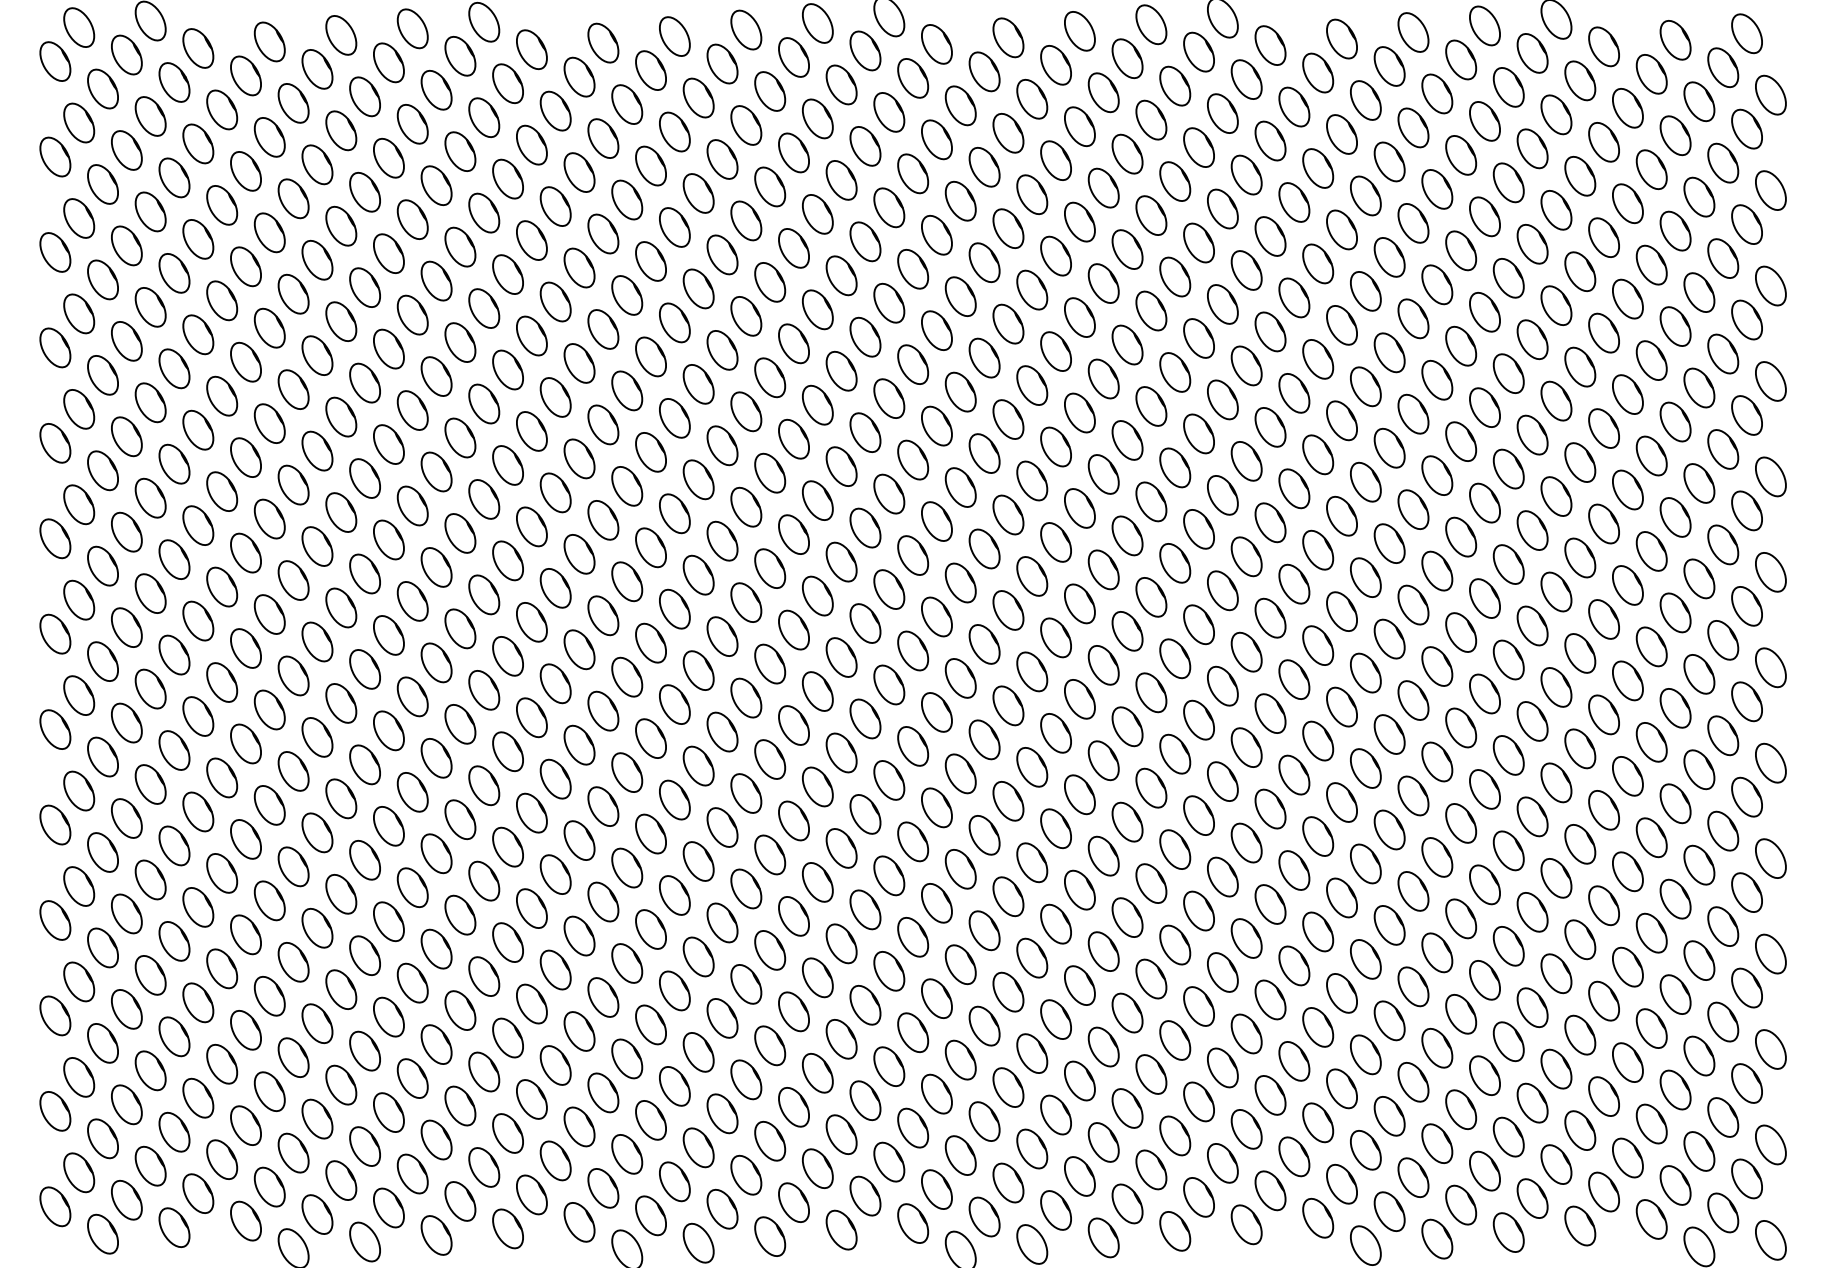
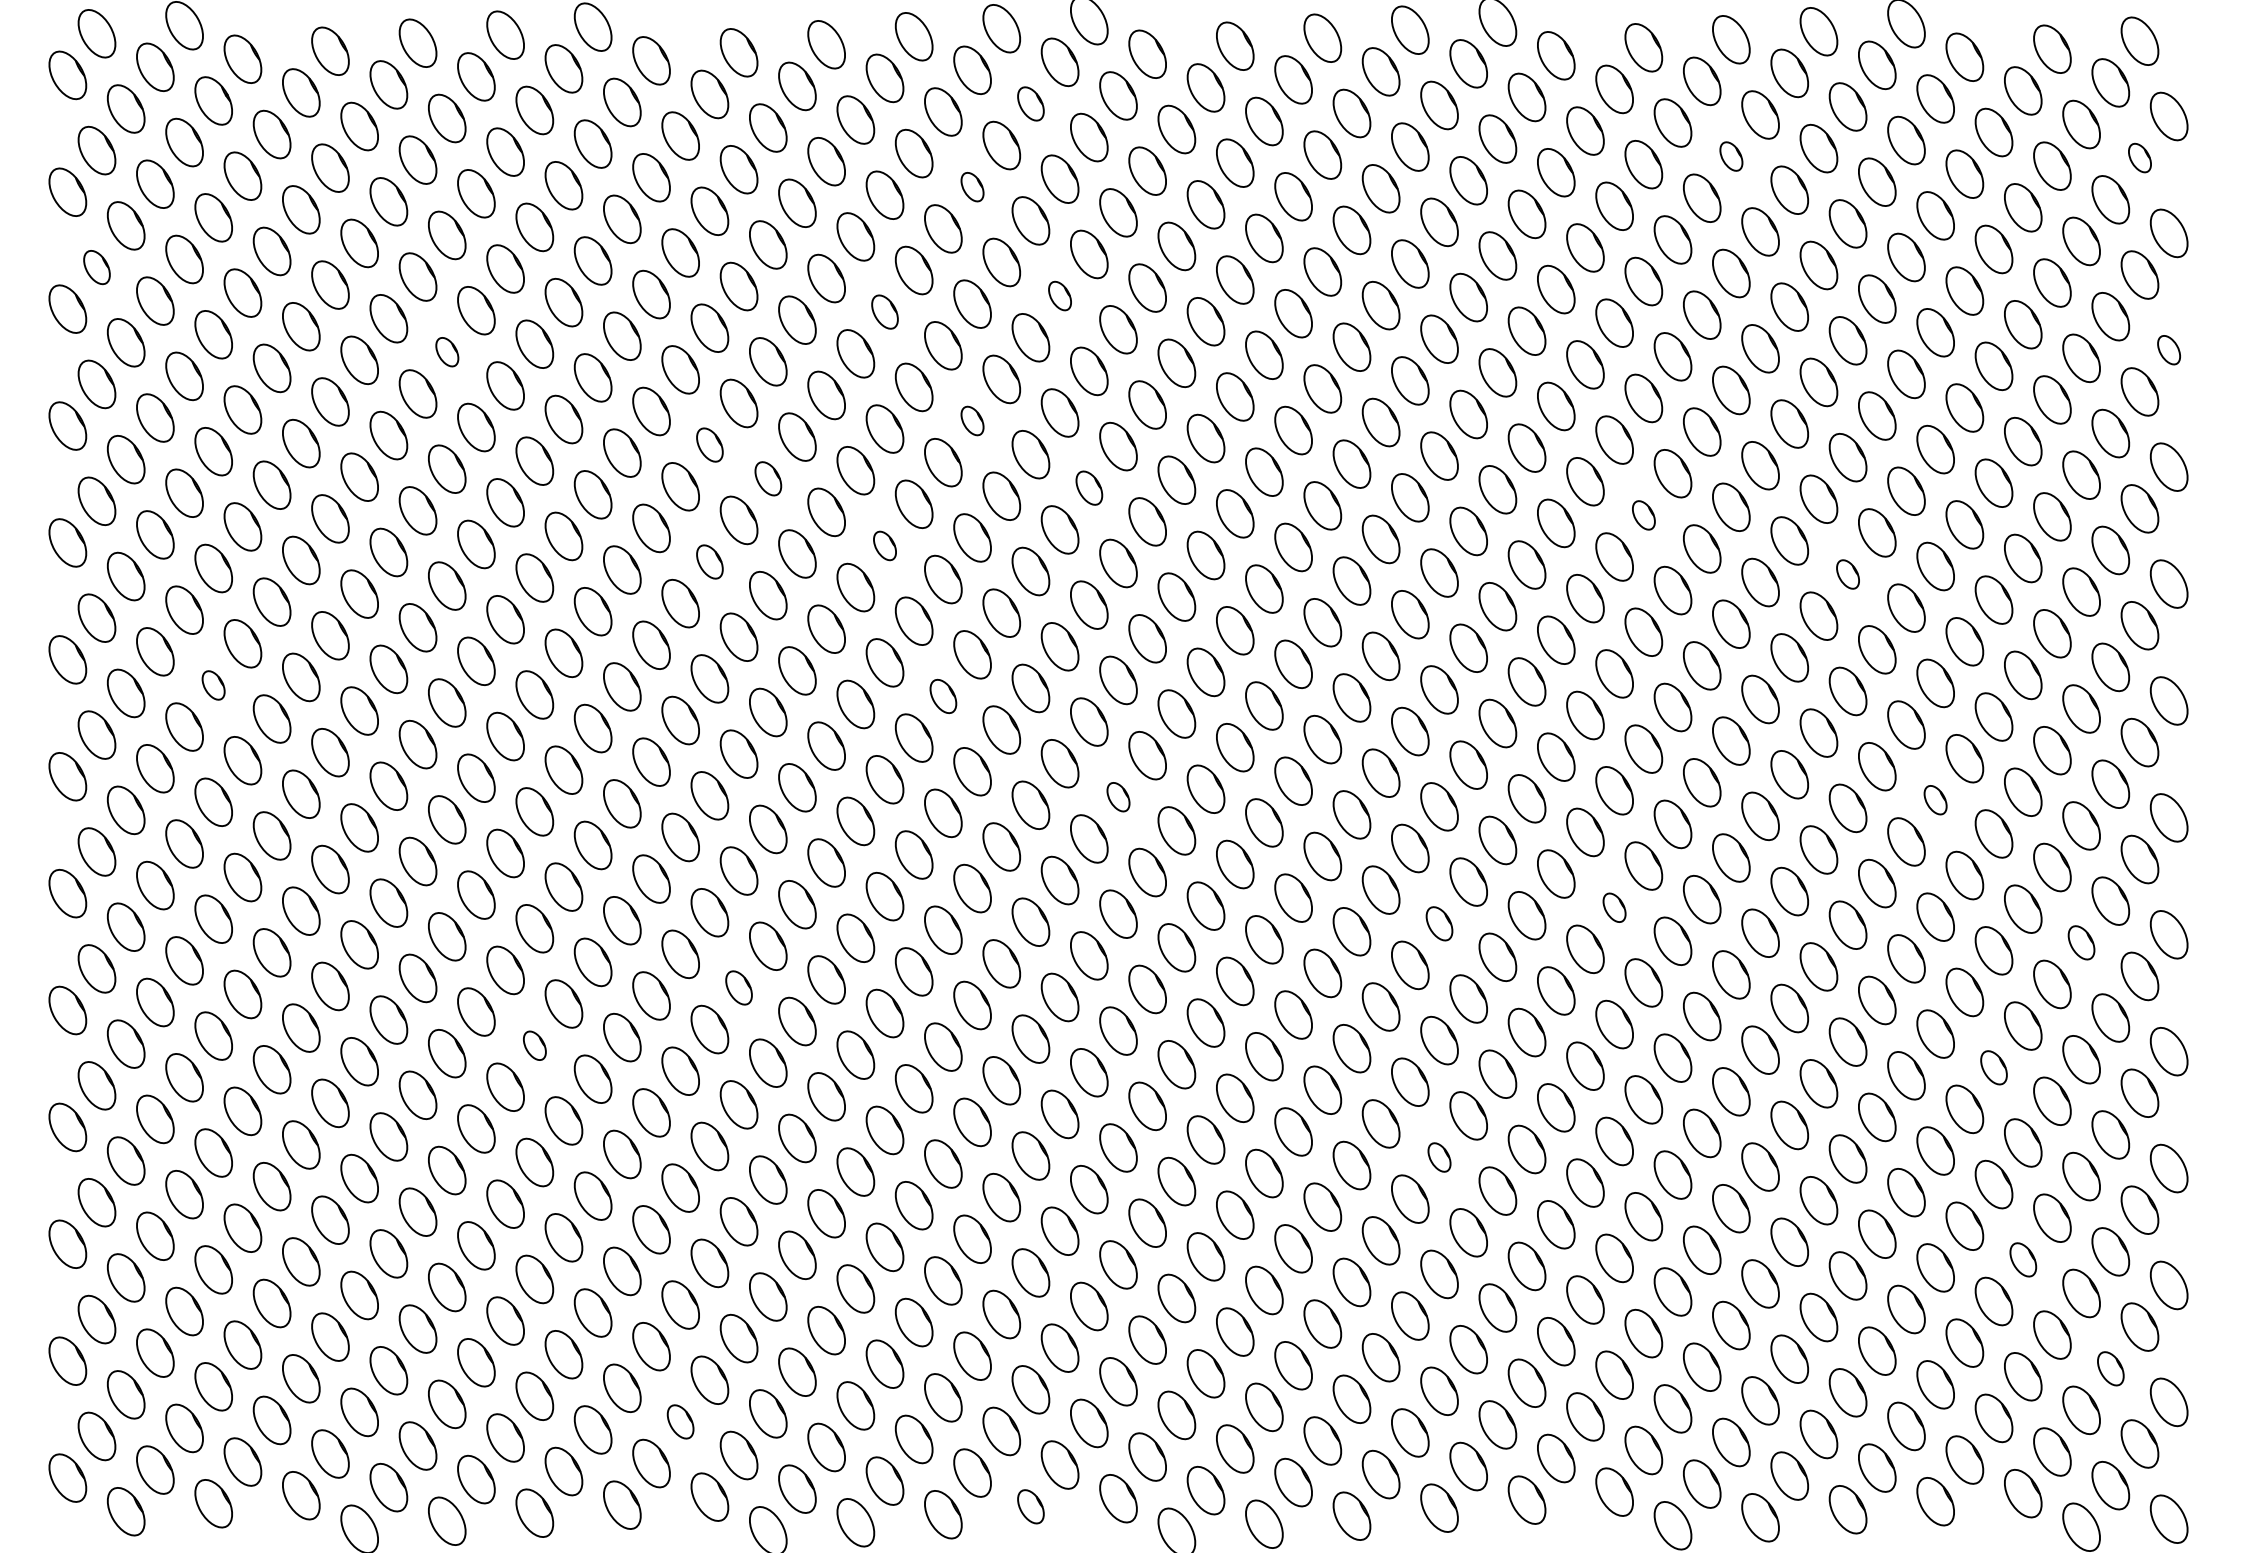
part: (841, 84) -> (1030, 103), size x0.7
part: (1413, 127) -> (1731, 156), size x0.6
part: (1746, 128) -> (2139, 157), size x0.6
part: (793, 152) -> (972, 186), size x0.6
part: (78, 218) -> (96, 267), size x0.7
part: (864, 241) -> (1059, 295), size x0.6
part: (722, 254) -> (884, 311), size x0.7
part: (1770, 285) -> (2168, 349), size x0.6
part: (365, 287) -> (447, 351), size x0.6
part: (793, 343) -> (972, 420), size x0.6
part: (579, 362) -> (709, 444), size x0.7
part: (627, 390) -> (768, 478), size x0.7
part: (889, 398) -> (1089, 487), size x0.7
part: (1341, 420) -> (1643, 515), size x0.6
part: (722, 445) -> (884, 545), size x0.6
part: (579, 458) -> (709, 561), size x0.7
part: (1508, 469) -> (1847, 574), size x0.6
part: (174, 559) -> (213, 685), size x0.6
part: (770, 568) -> (943, 696), size x0.7
part: (913, 650) -> (1118, 796), size x0.6
part: (1580, 652) -> (1935, 799), size x0.6
part: (1318, 740) -> (1614, 907), size x0.6
part: (1175, 754) -> (1439, 923), size x0.7
part: (1699, 769) -> (2081, 942), size x0.7
part: (602, 806) -> (738, 987), size x0.7
part: (436, 853) -> (534, 1045), size x0.6
part: (1627, 871) -> (1993, 1067), size x0.7
part: (1175, 945) -> (1439, 1157), size x0.6
part: (1651, 1028) -> (2023, 1259), size x0.7
part: (1723, 1117) -> (2110, 1368), size x0.7
part: (555, 1160) -> (680, 1421), size x0.7
part: (841, 1229) -> (1030, 1506), size x0.7

